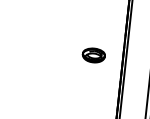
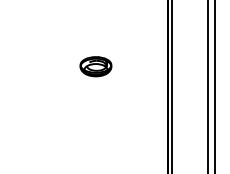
part: (93, 55) -> (95, 66), moved

